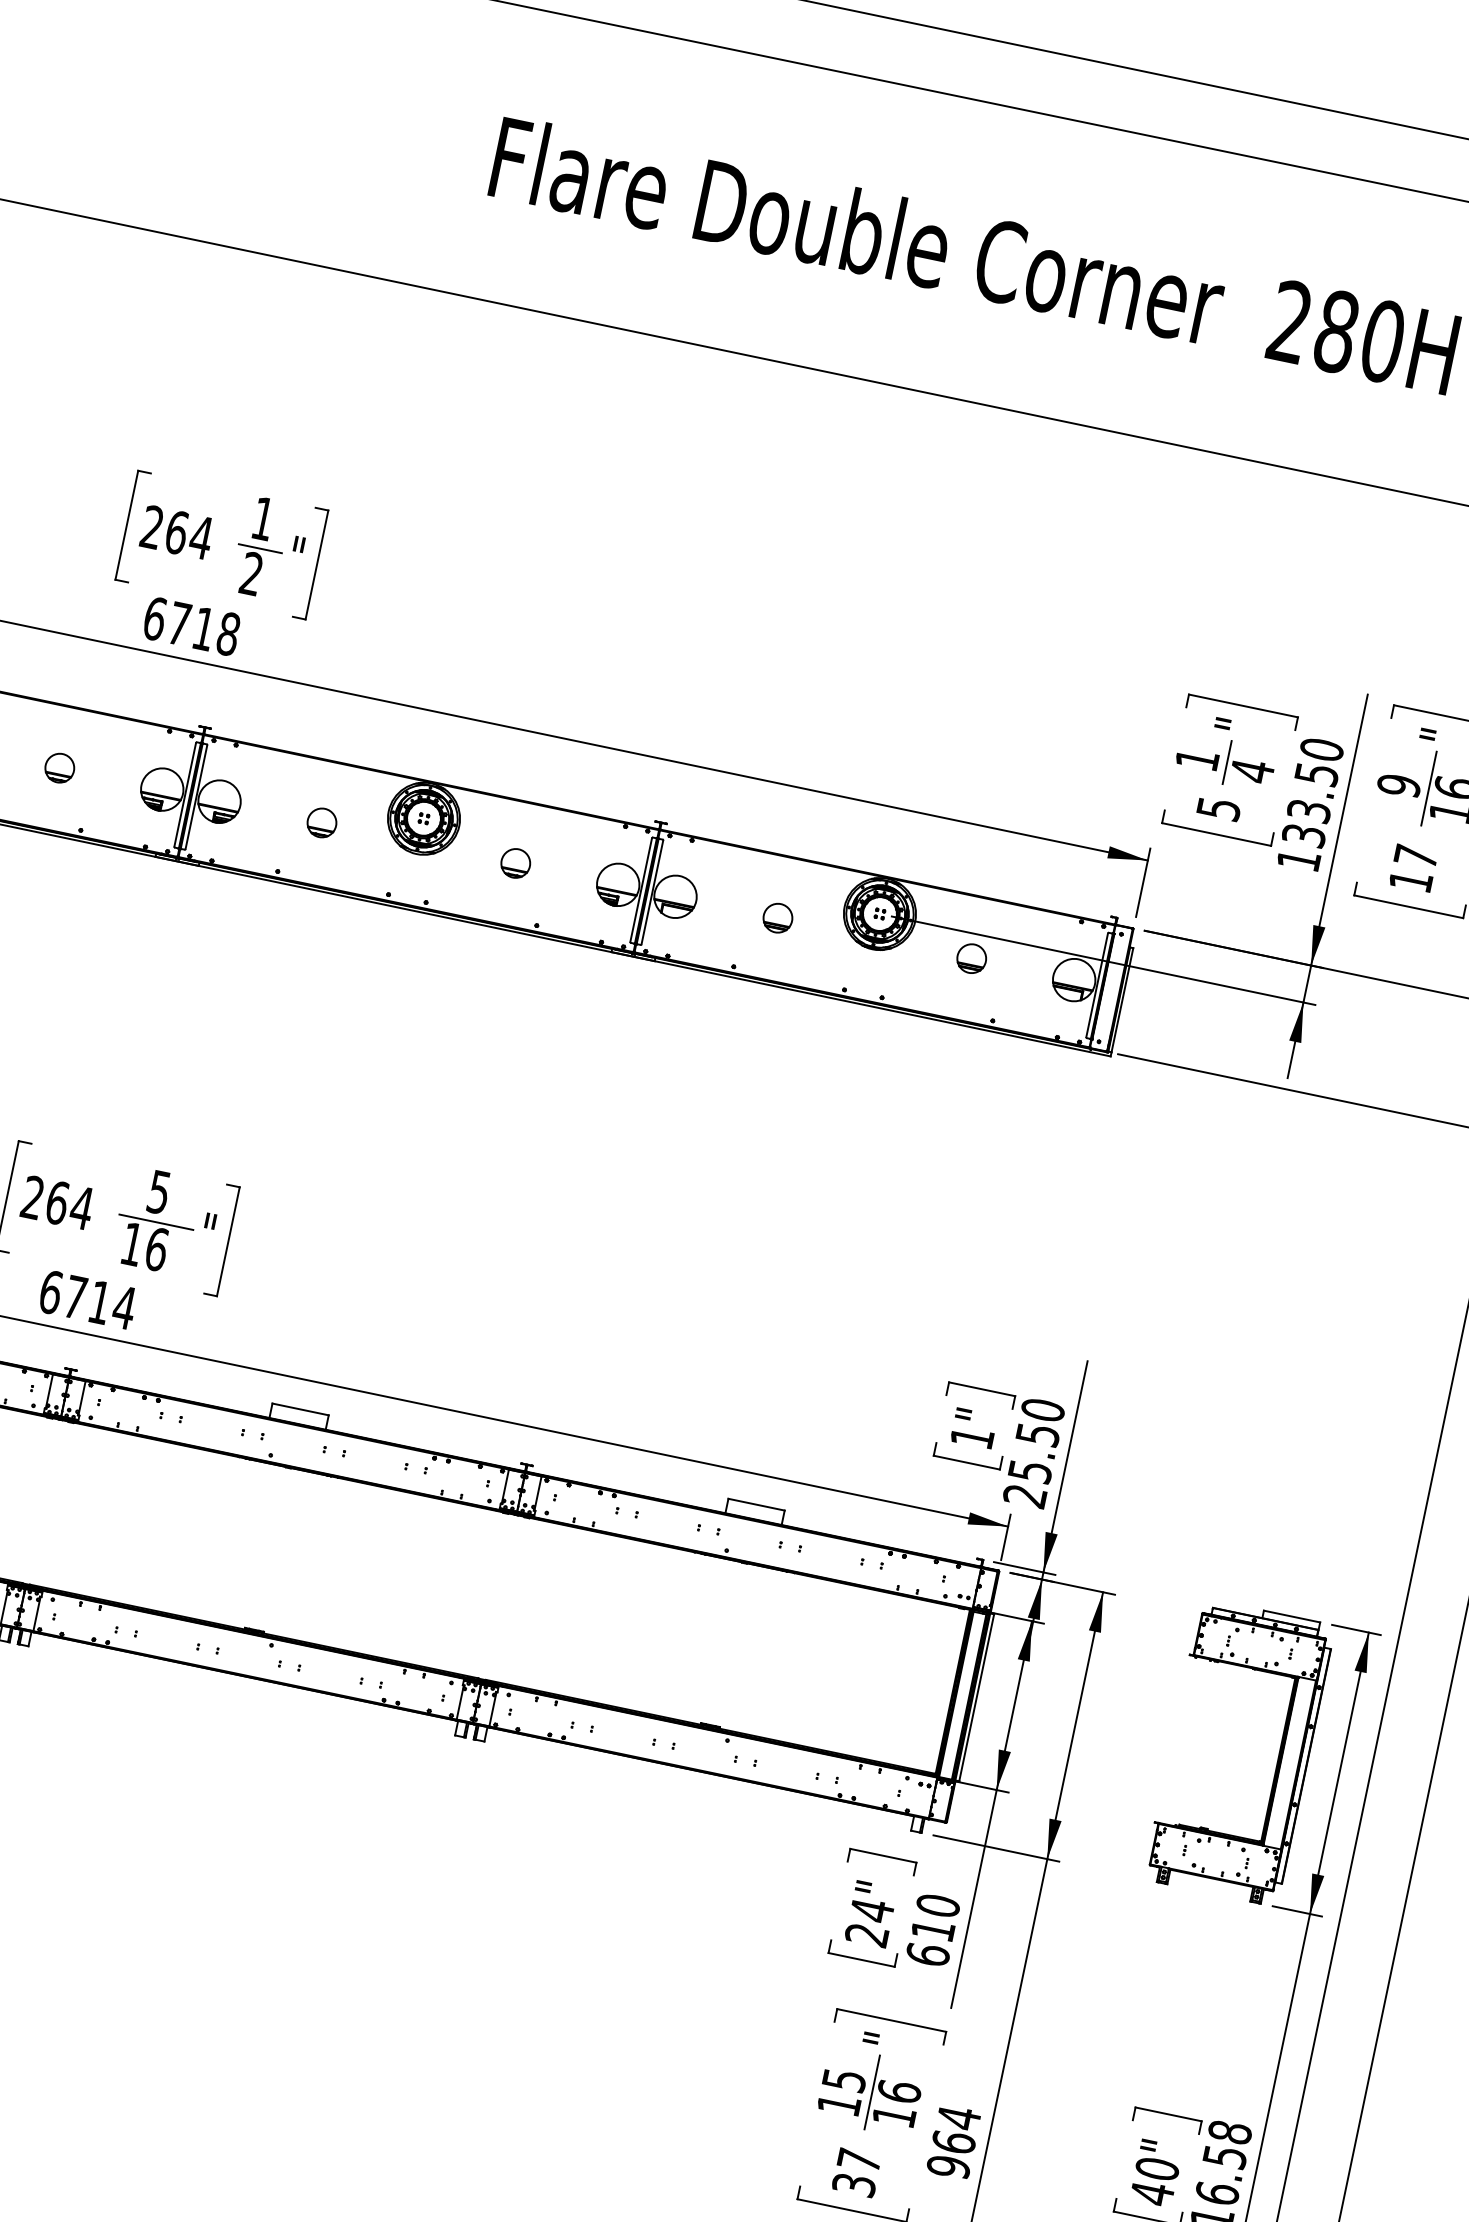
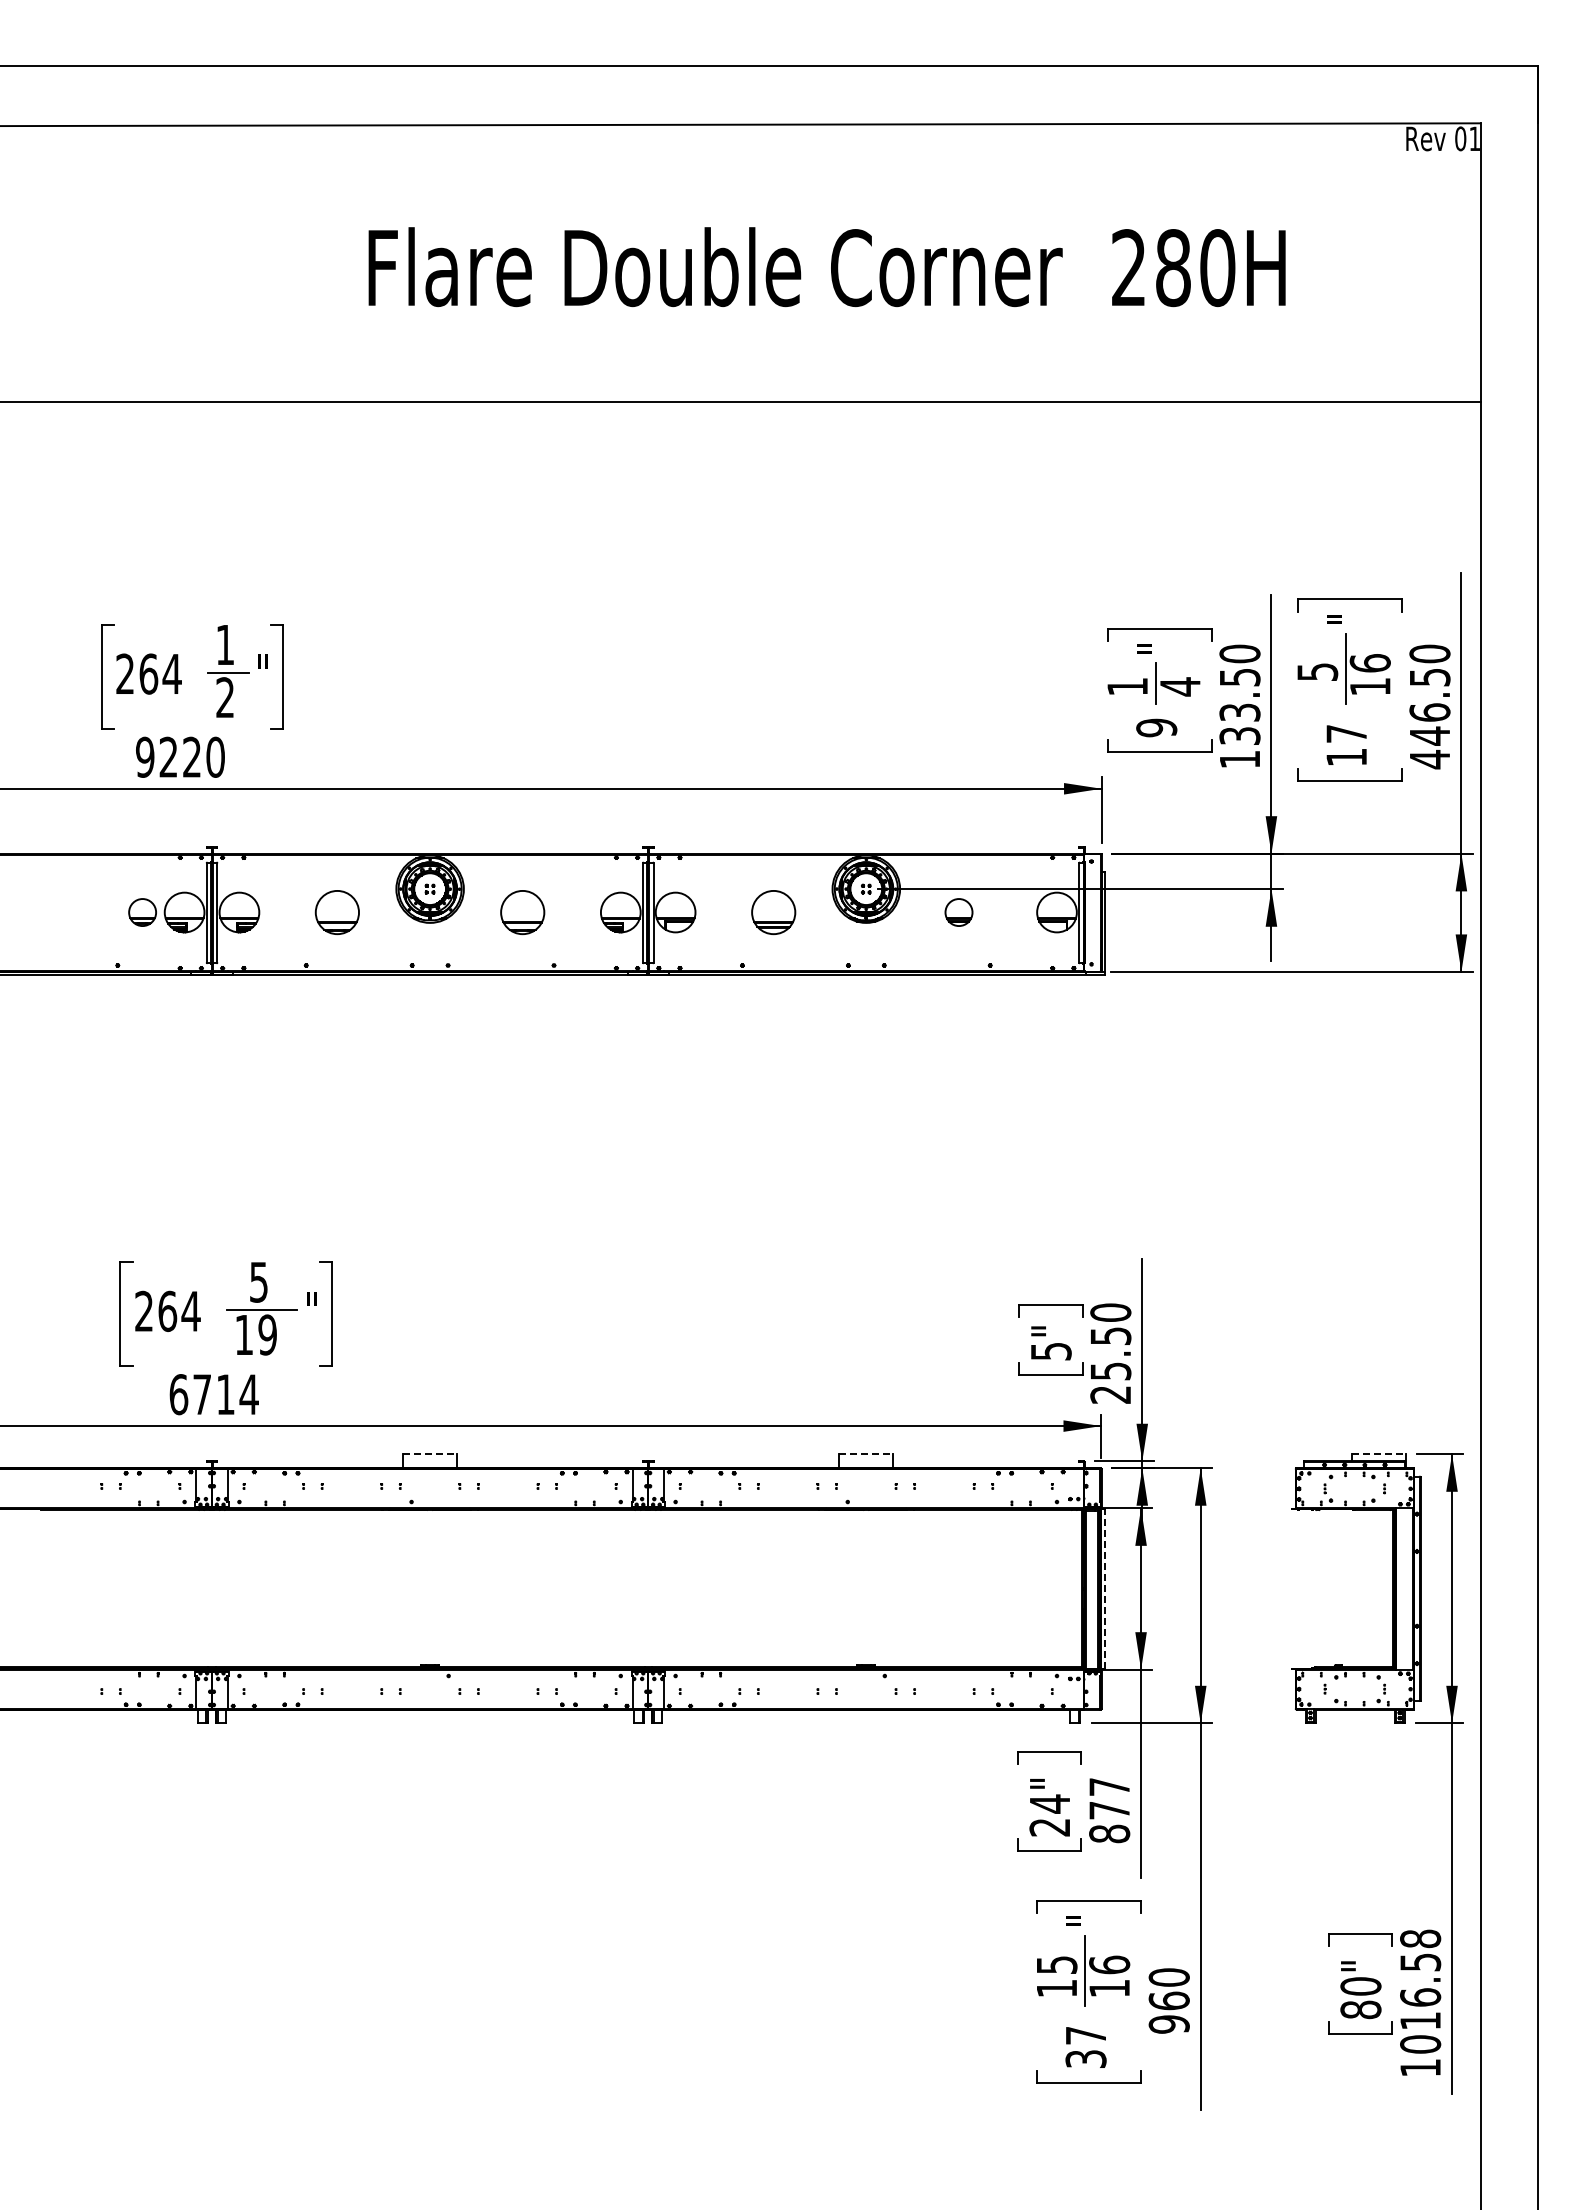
text: (192, 625) -> (180, 756), 6718 -> 9220
part: (59, 768) -> (142, 912), moved
text: (1398, 786) -> (1317, 672), 9 -> 5
text: (1218, 808) -> (1156, 727), 5 -> 9
part: (322, 822) -> (337, 912), size x1.6
part: (515, 863) -> (522, 912), size x1.6
part: (777, 918) -> (773, 912), size x1.6
text: (156, 1248) -> (267, 1334), 16 -> 19
line: (300, 1409) -> (430, 1454), solid -> dashed
text: (972, 1437) -> (1051, 1351), 1" -> 5"
line: (756, 1505) -> (866, 1454), solid -> dashed
line: (1291, 1616) -> (1378, 1454), solid -> dashed
line: (977, 1698) -> (1105, 1589), solid -> dashed
text: (932, 1930) -> (1109, 1810), 610 -> 877
text: (958, 2117) -> (1168, 1977), 964 -> 960
text: (1151, 2193) -> (1360, 2009), 40" -> 80"

